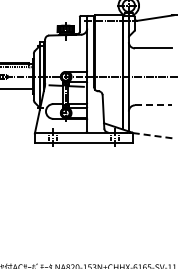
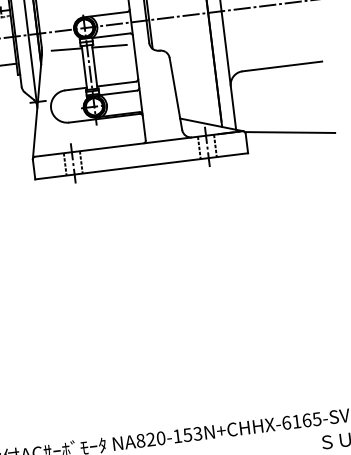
line: (153, 105) -> (282, 66), dashed -> solid
line: (153, 135) -> (290, 131), dashed -> solid

